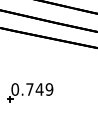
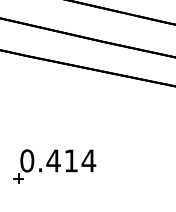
text: (39, 89) -> (70, 160), 0.749 -> 0.414

